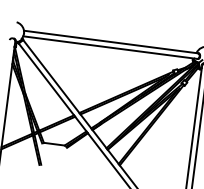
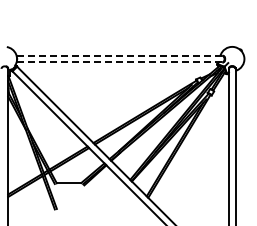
line: (111, 41) -> (119, 55), solid -> dashed
line: (110, 47) -> (119, 62), solid -> dashed

